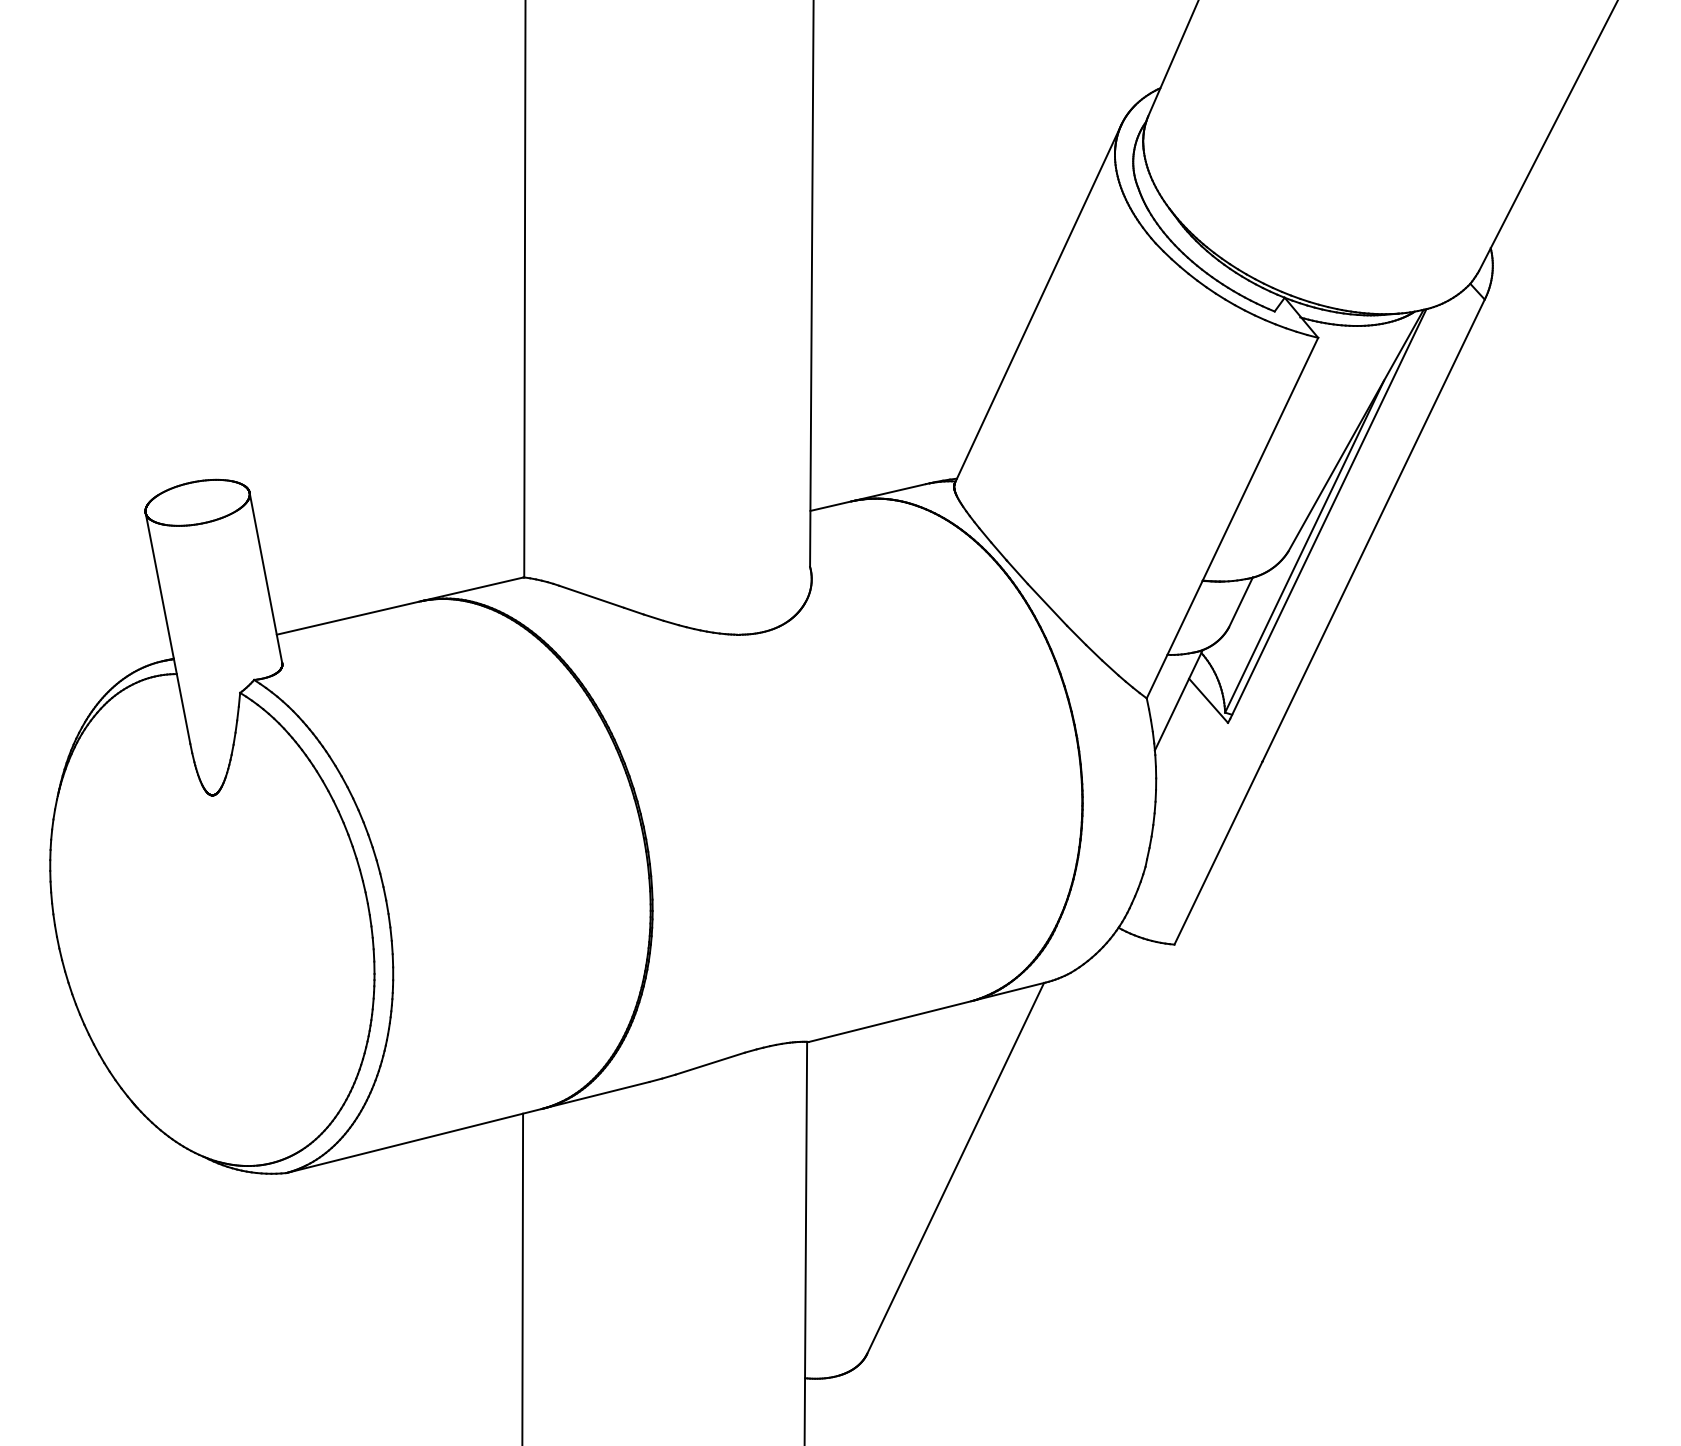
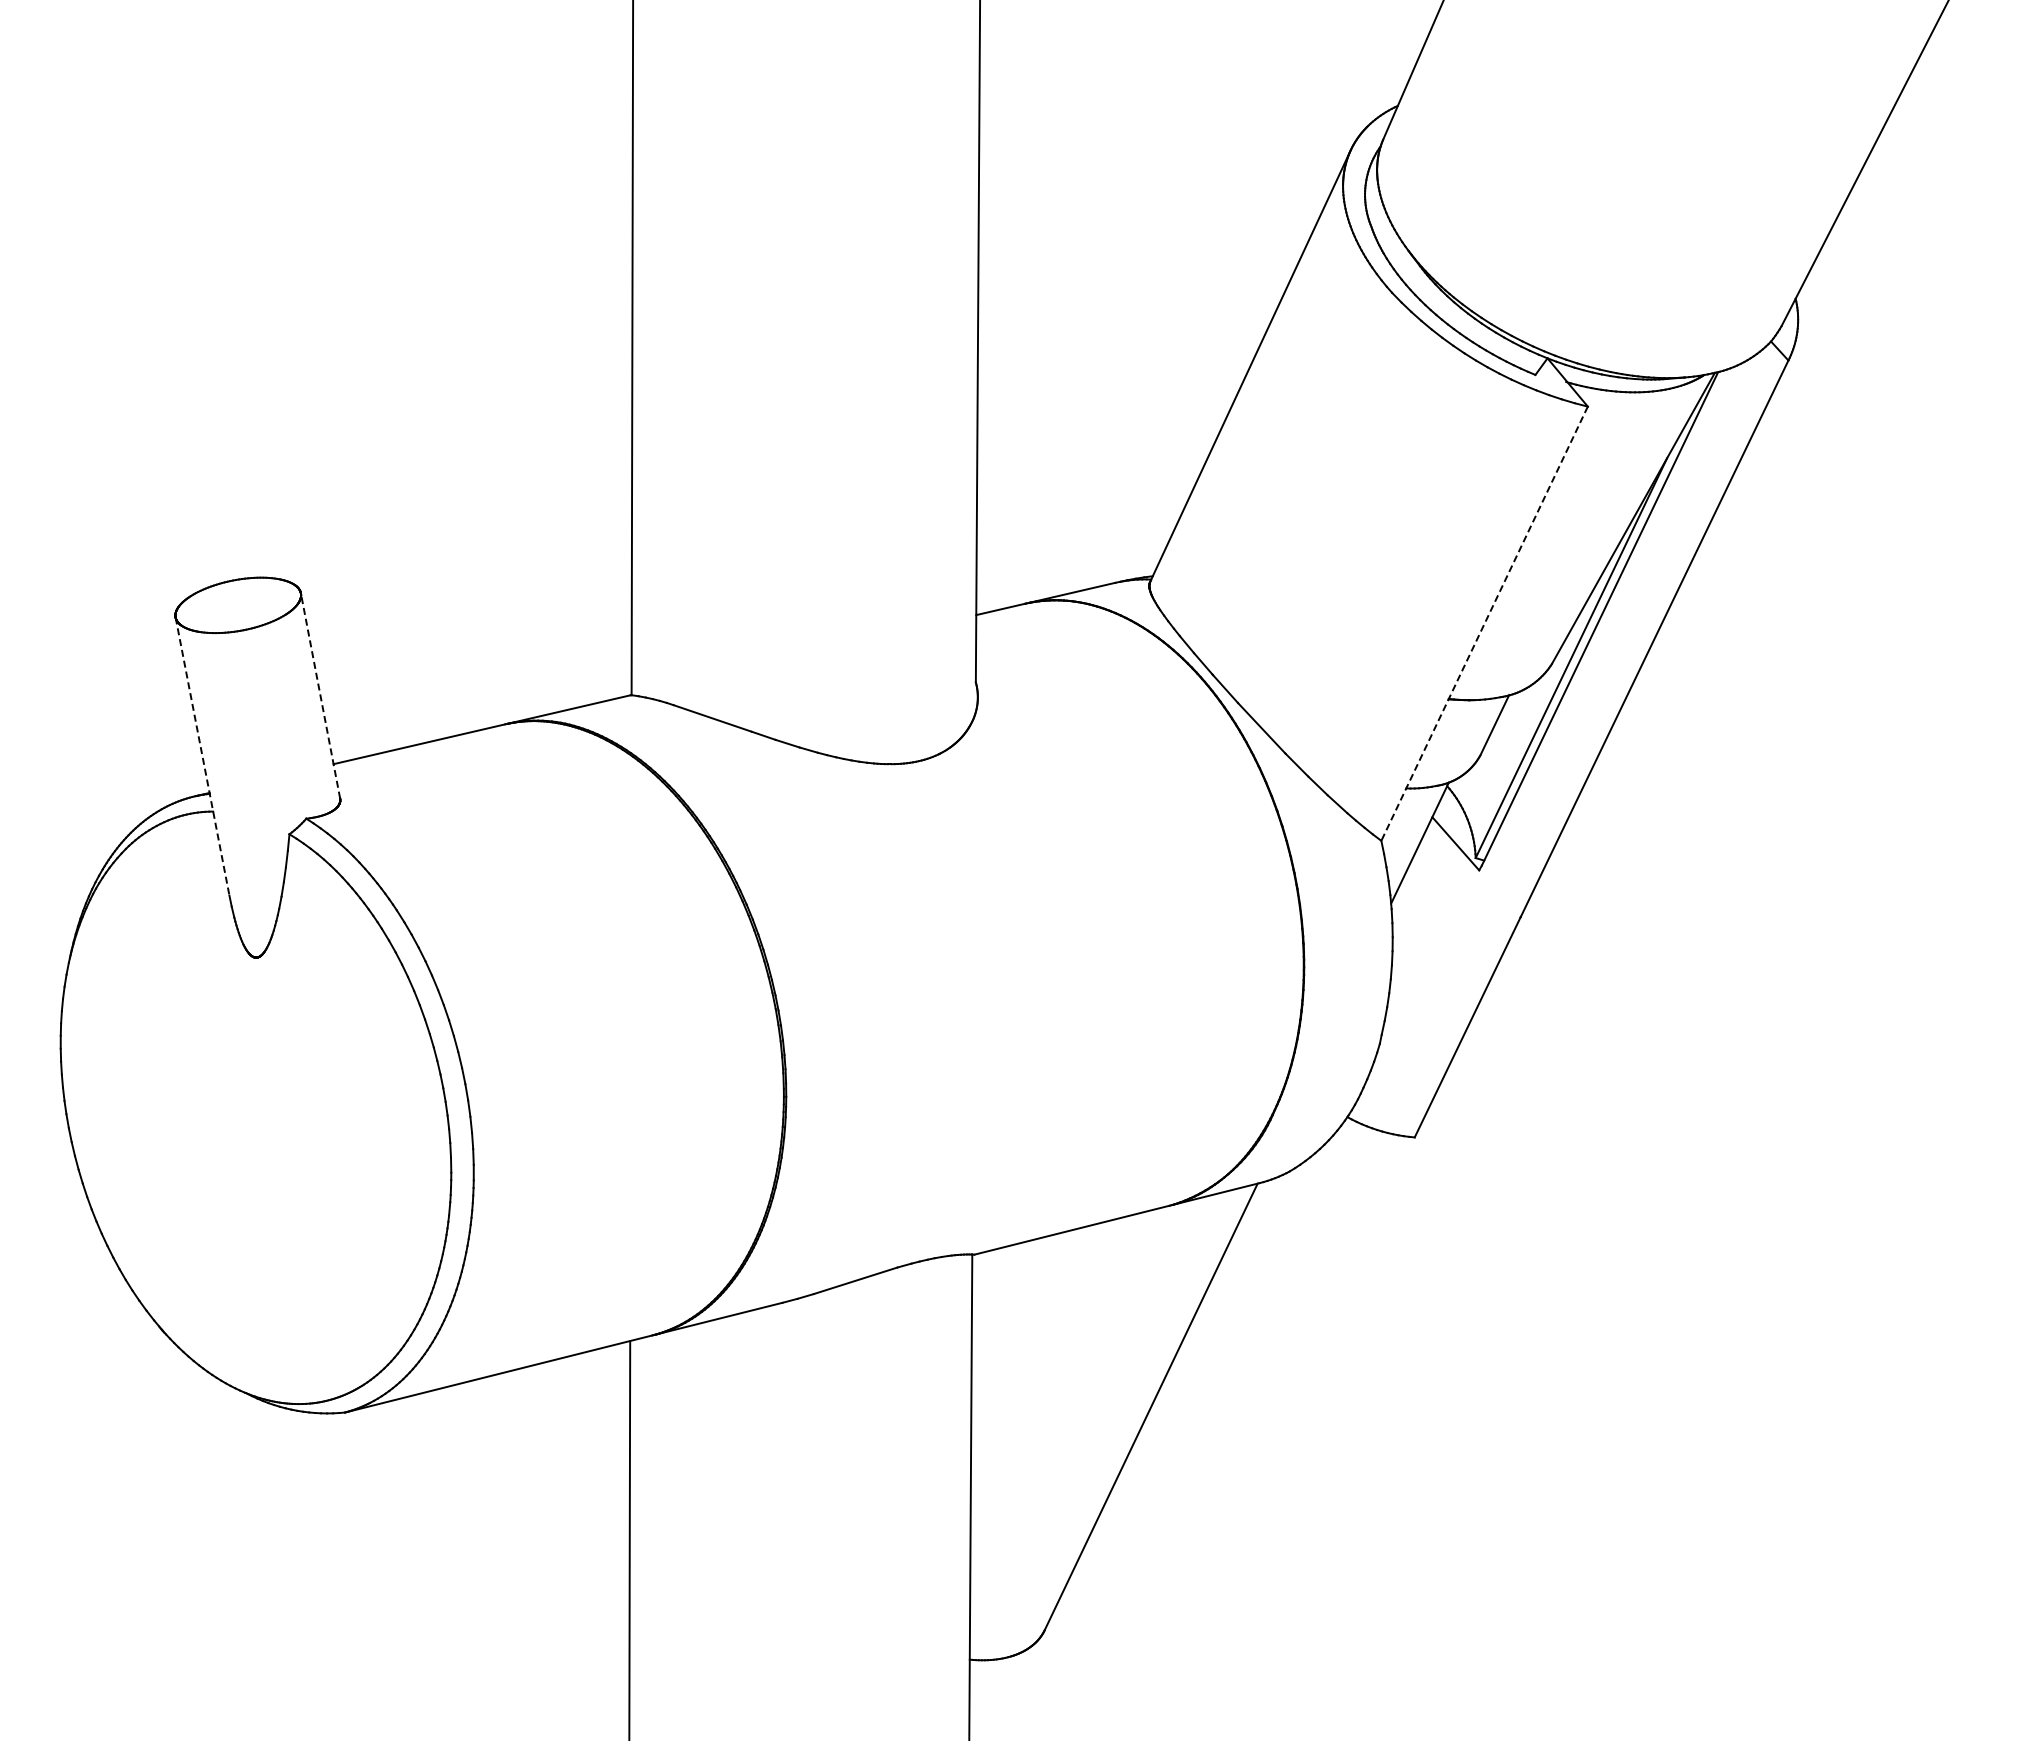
line: (1232, 518) -> (1484, 624), solid -> dashed
line: (265, 577) -> (320, 695), solid -> dashed
line: (167, 628) -> (202, 756), solid -> dashed

